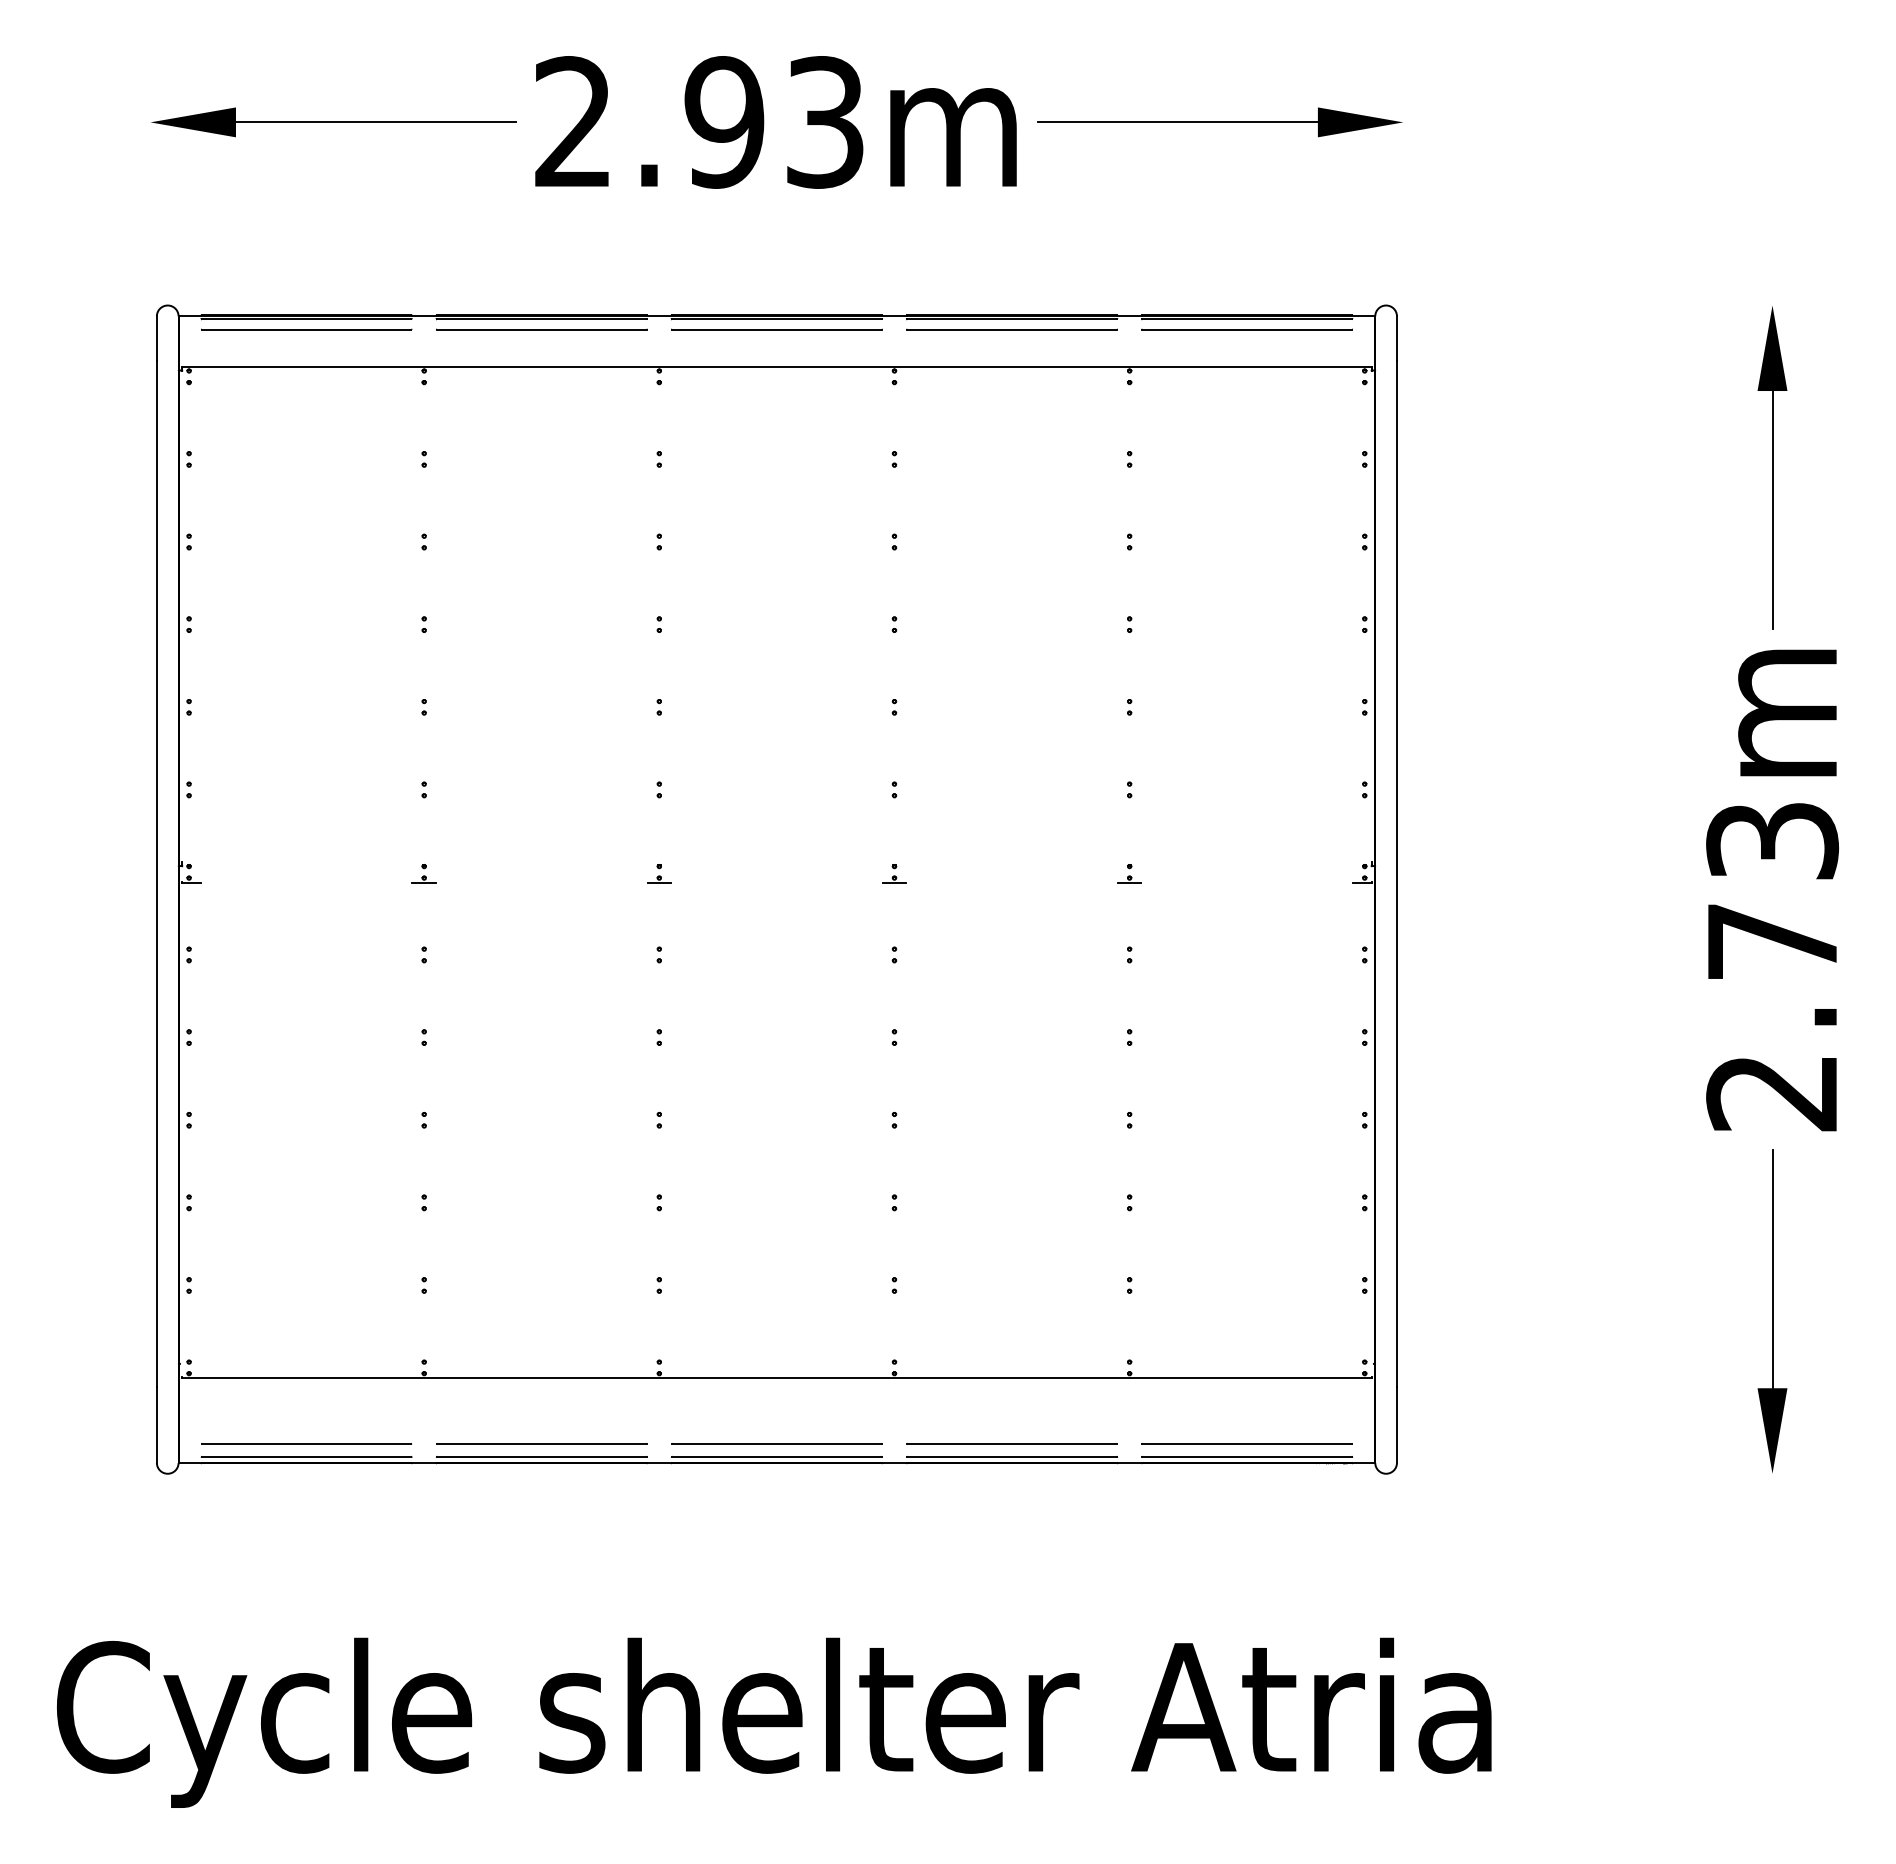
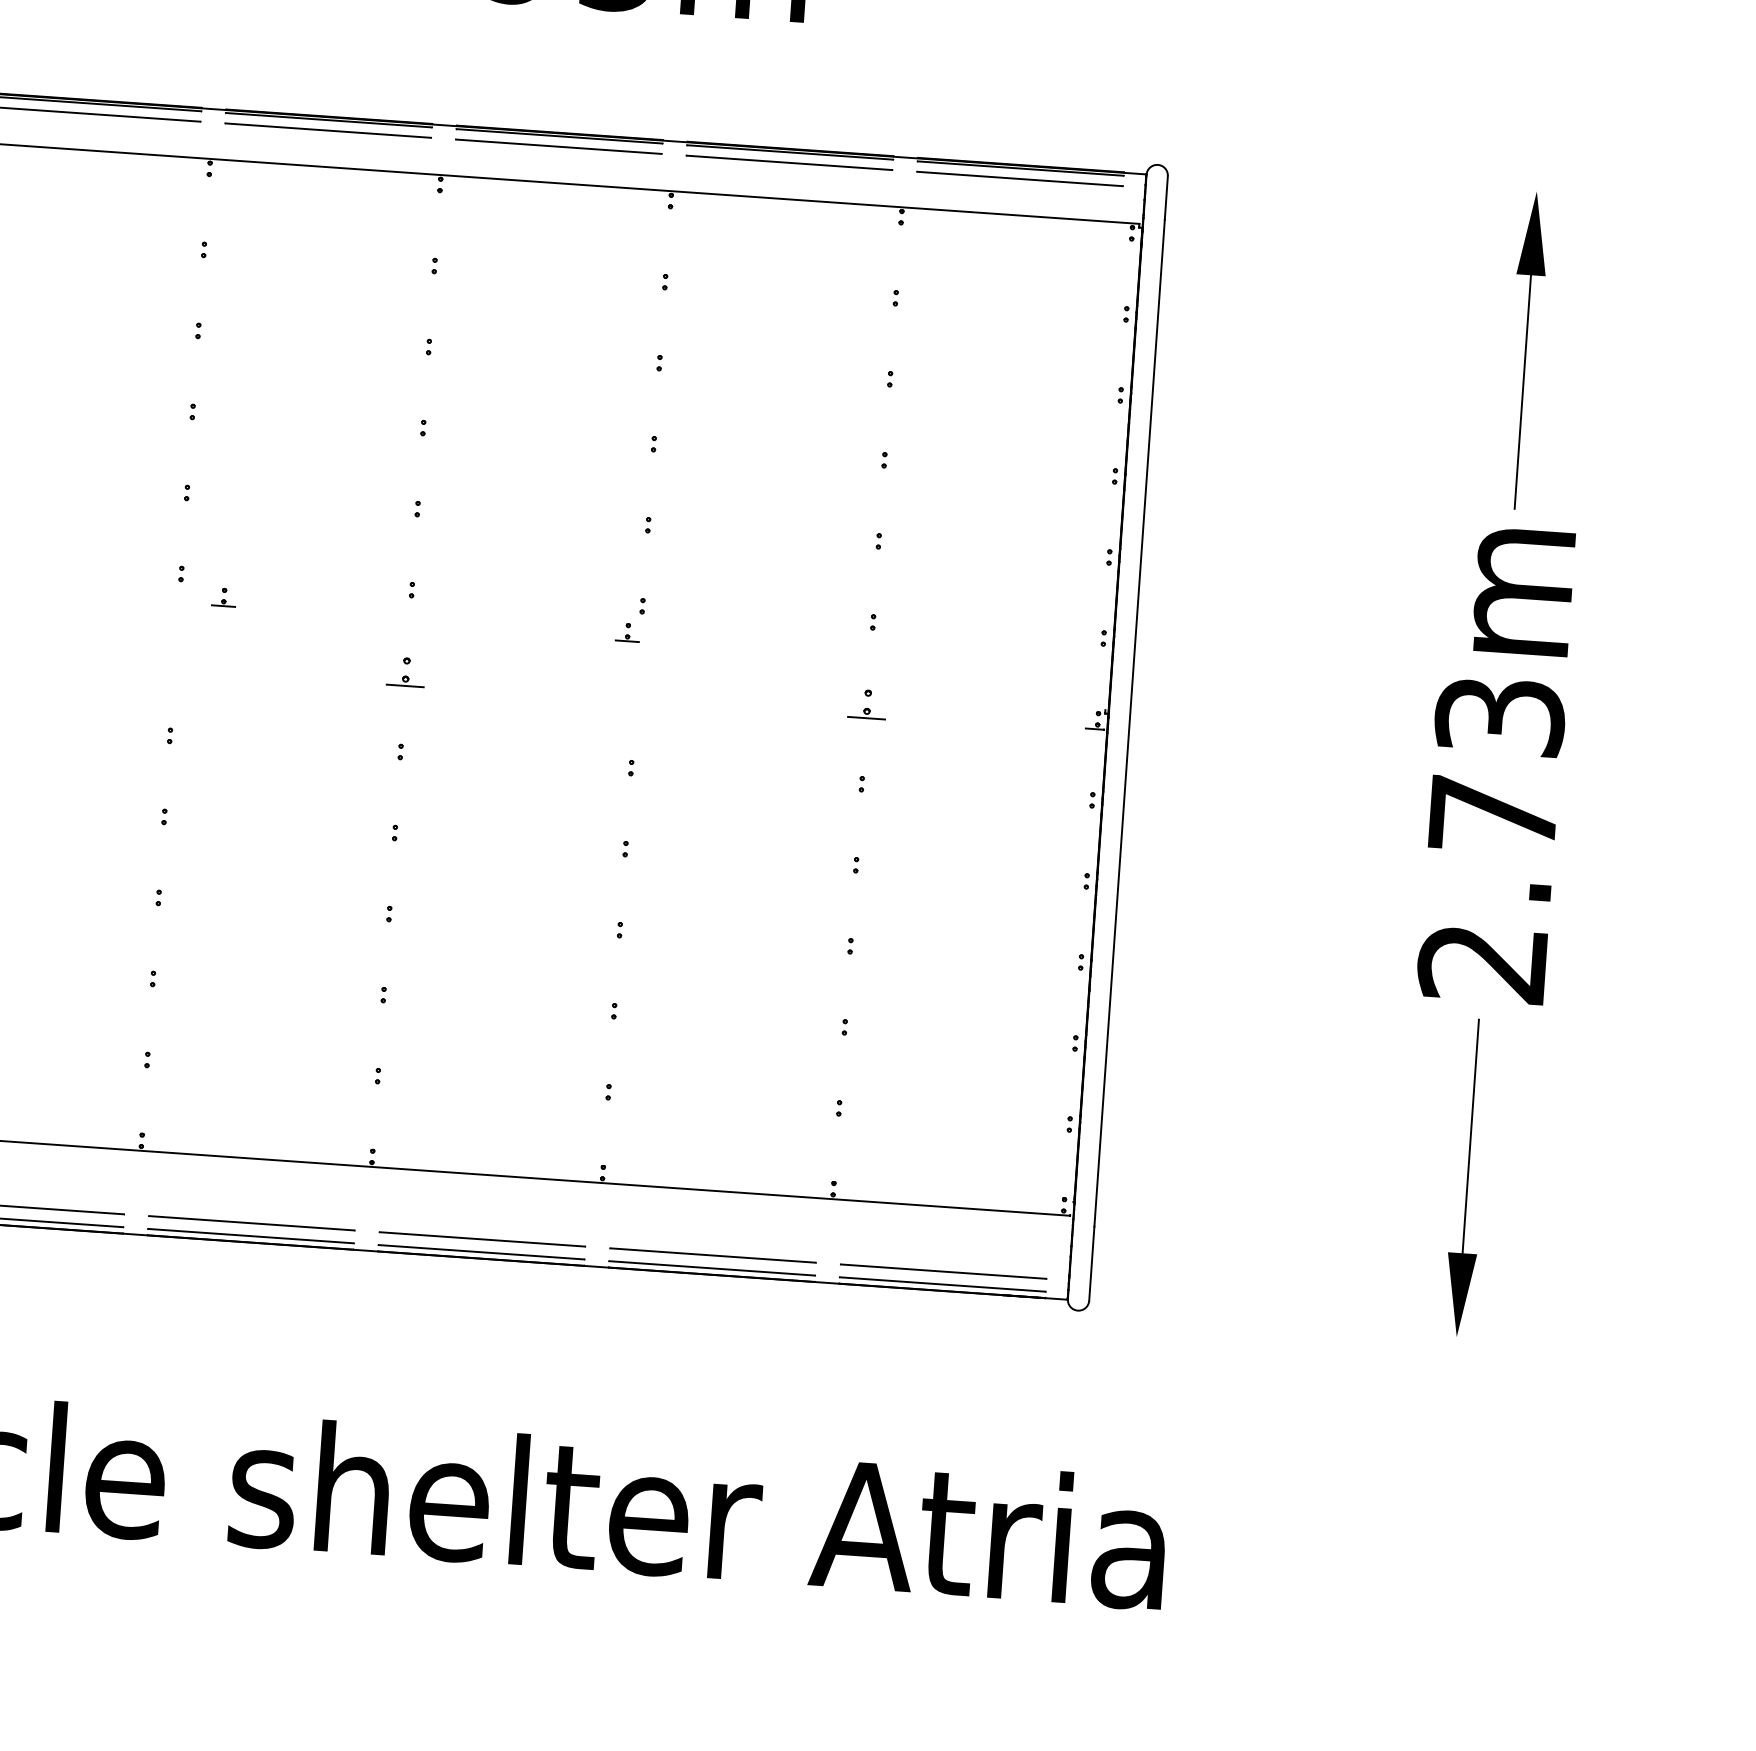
part: (423, 873) -> (223, 597), moved
part: (659, 873) -> (406, 672), size x1.6
part: (894, 873) -> (627, 632), moved
part: (1129, 873) -> (867, 704), size x1.6

